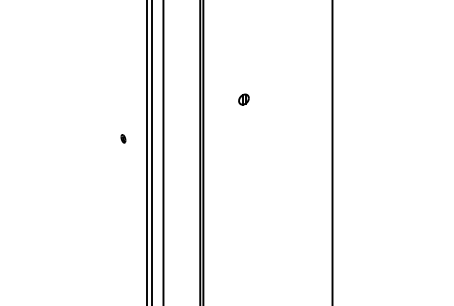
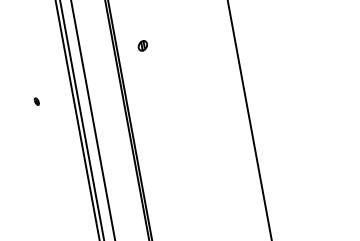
part: (243, 99) -> (142, 45), moved
part: (123, 138) -> (36, 101), moved

